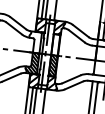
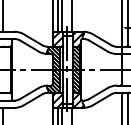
hatch: (34, 41) -> (53, 57), added
hatch: (55, 44) -> (76, 57), added

